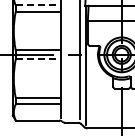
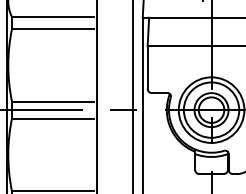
line: (37, 5) -> (52, 17), dashed -> solid
line: (37, 59) -> (52, 118), dashed -> solid

